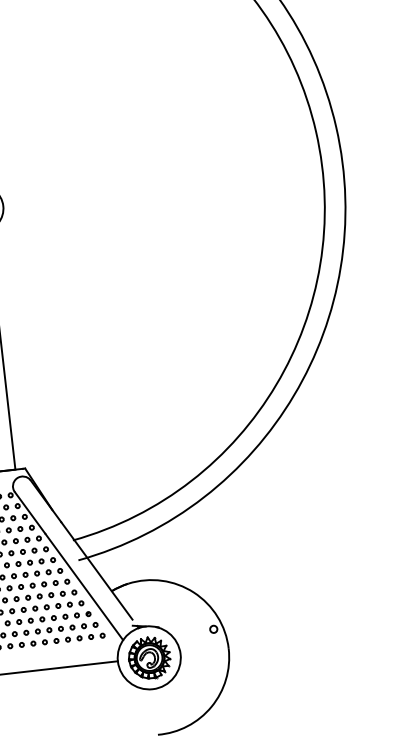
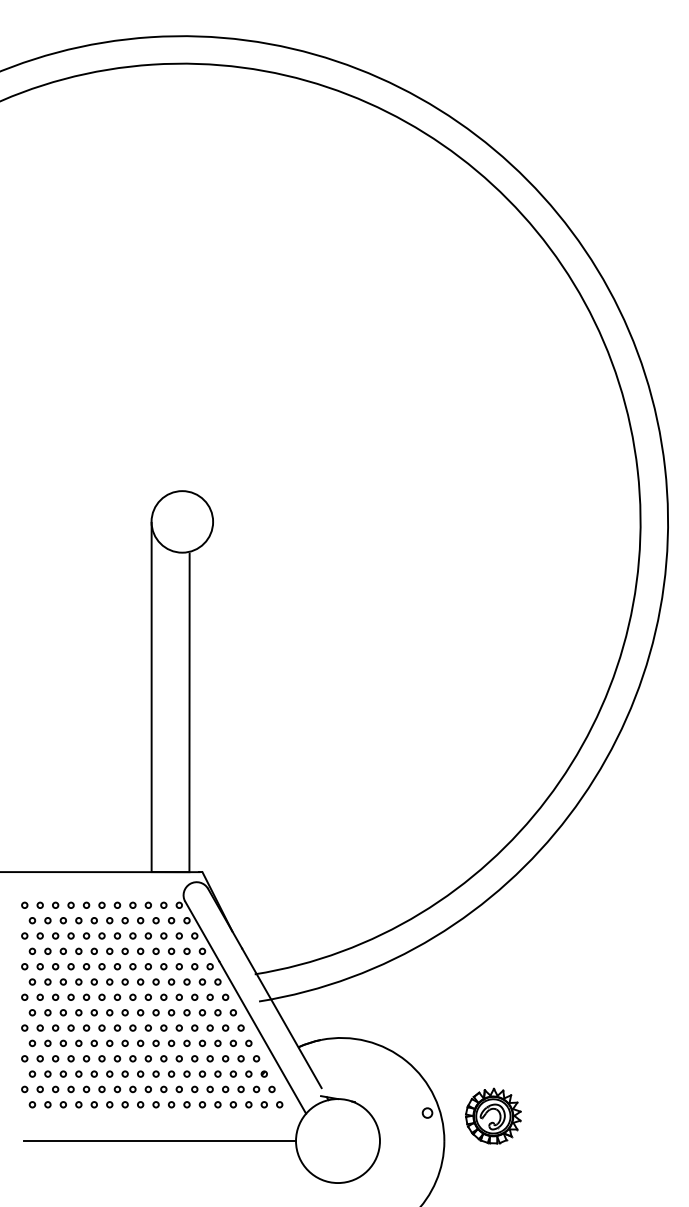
part: (149, 657) -> (493, 1115), moved

